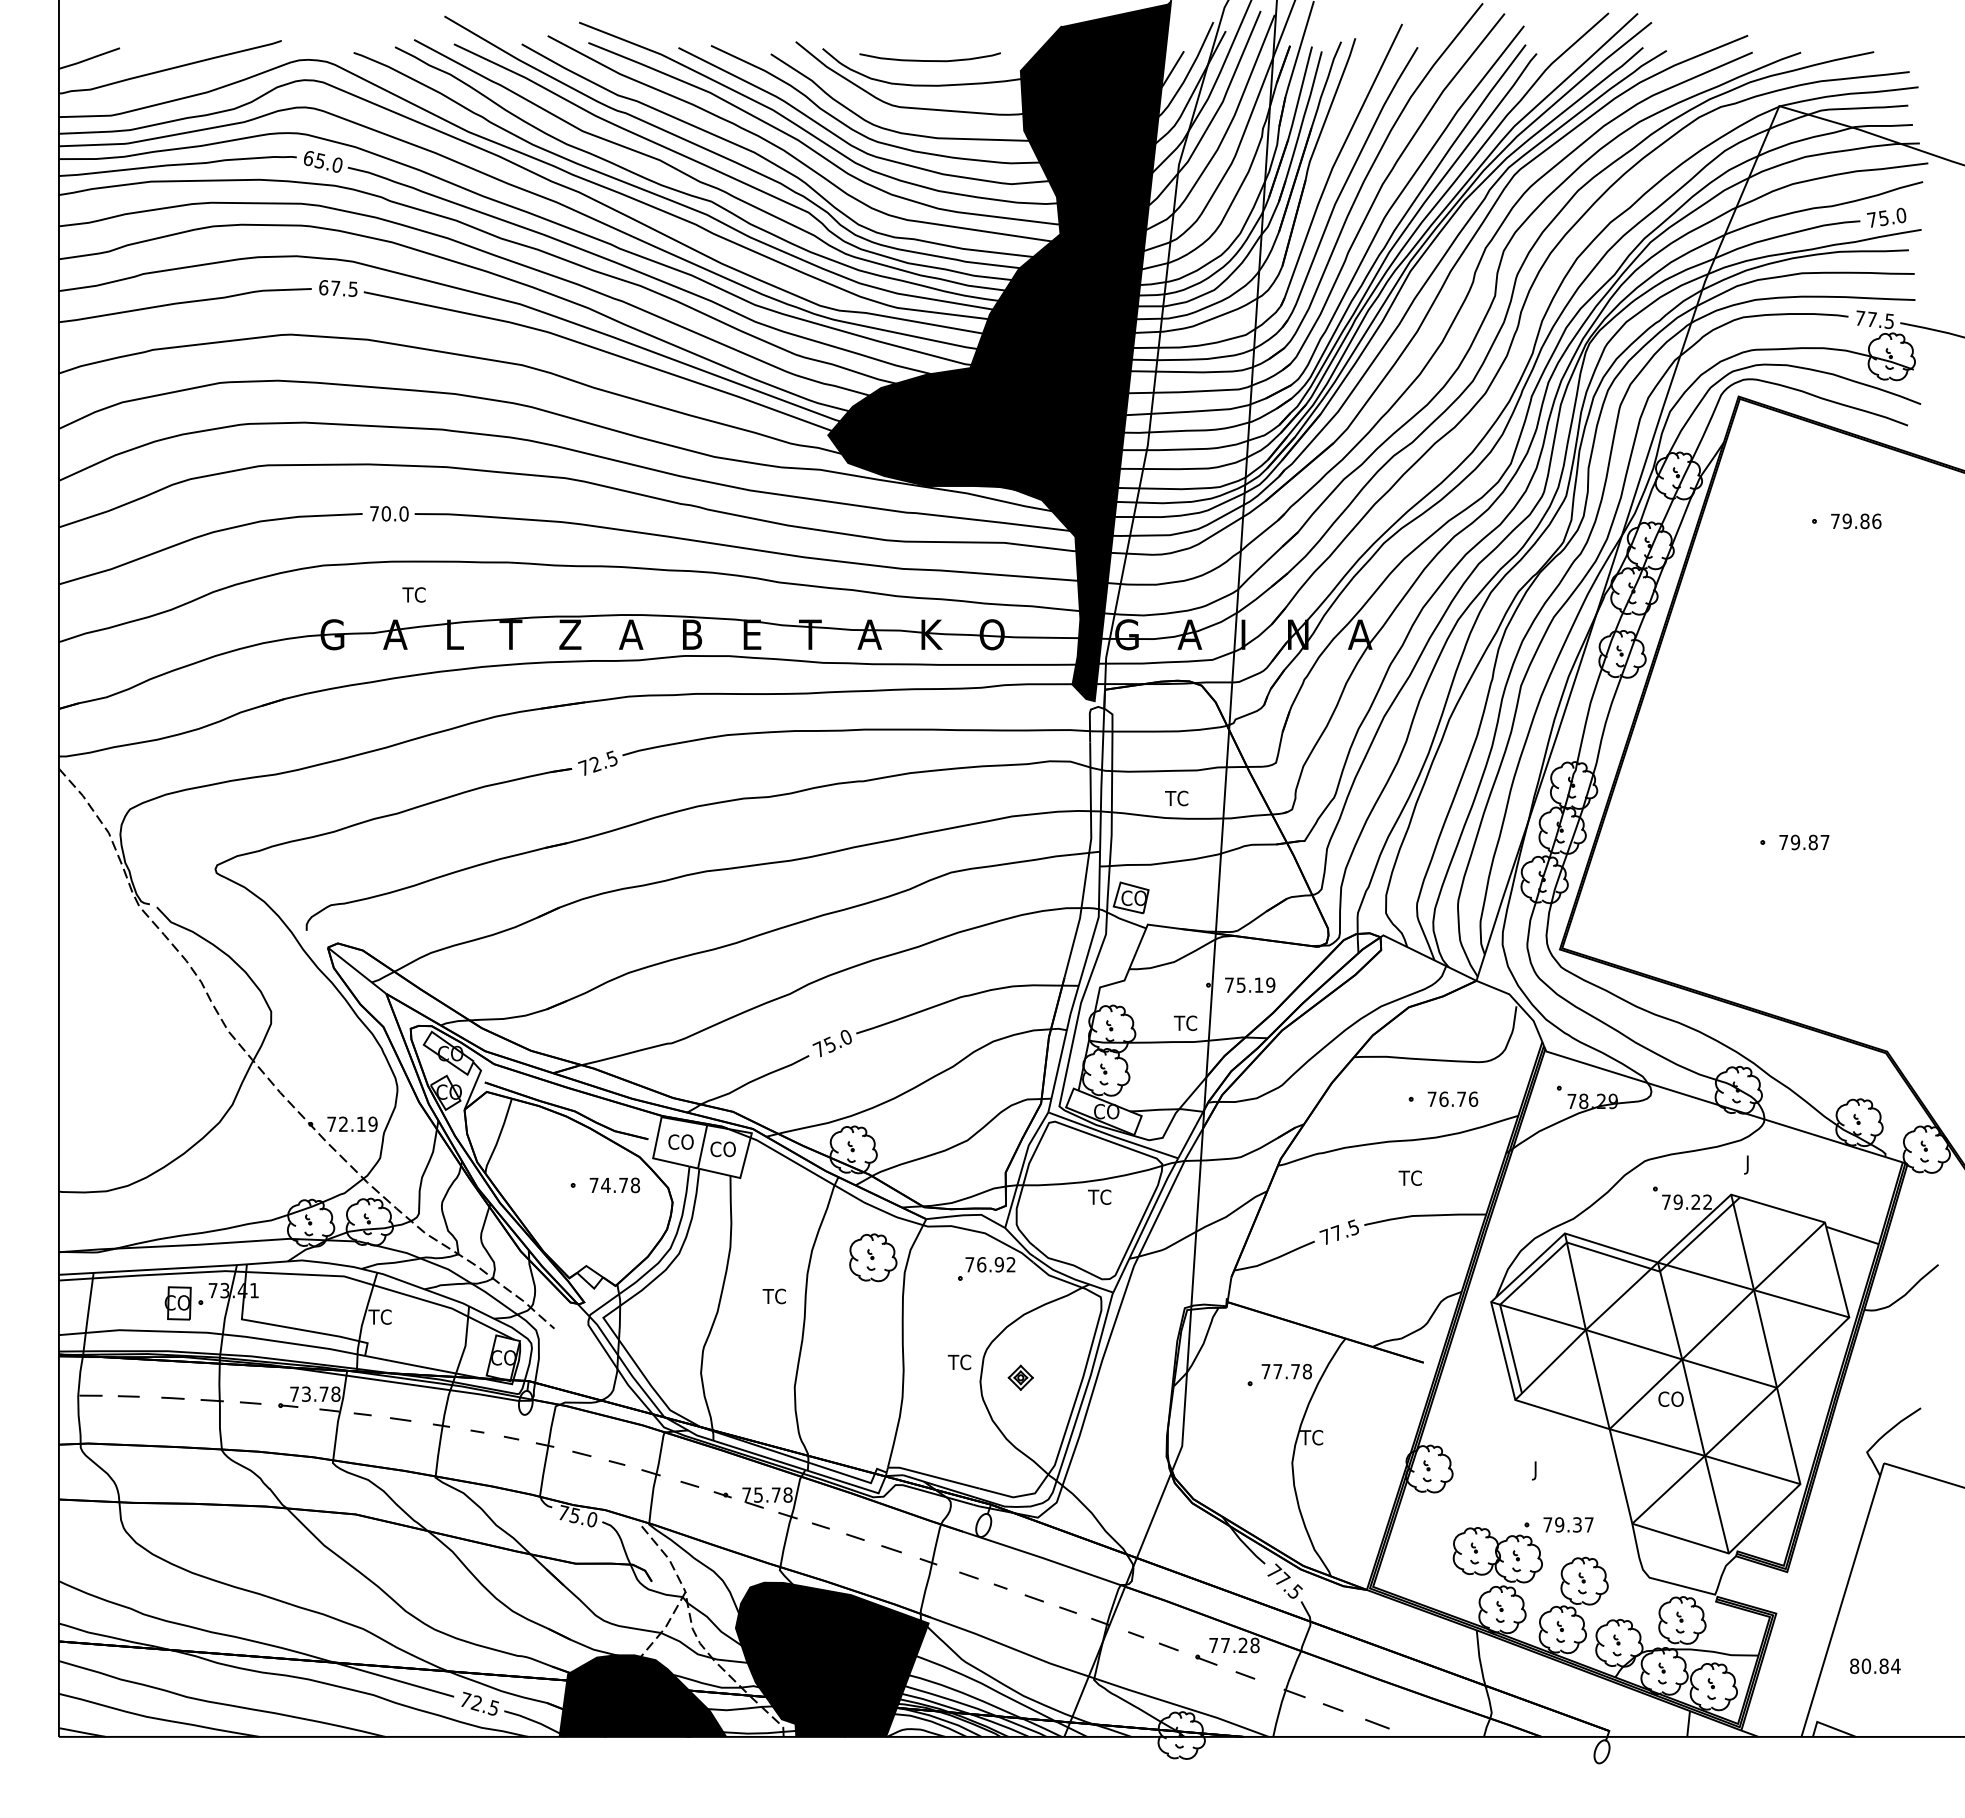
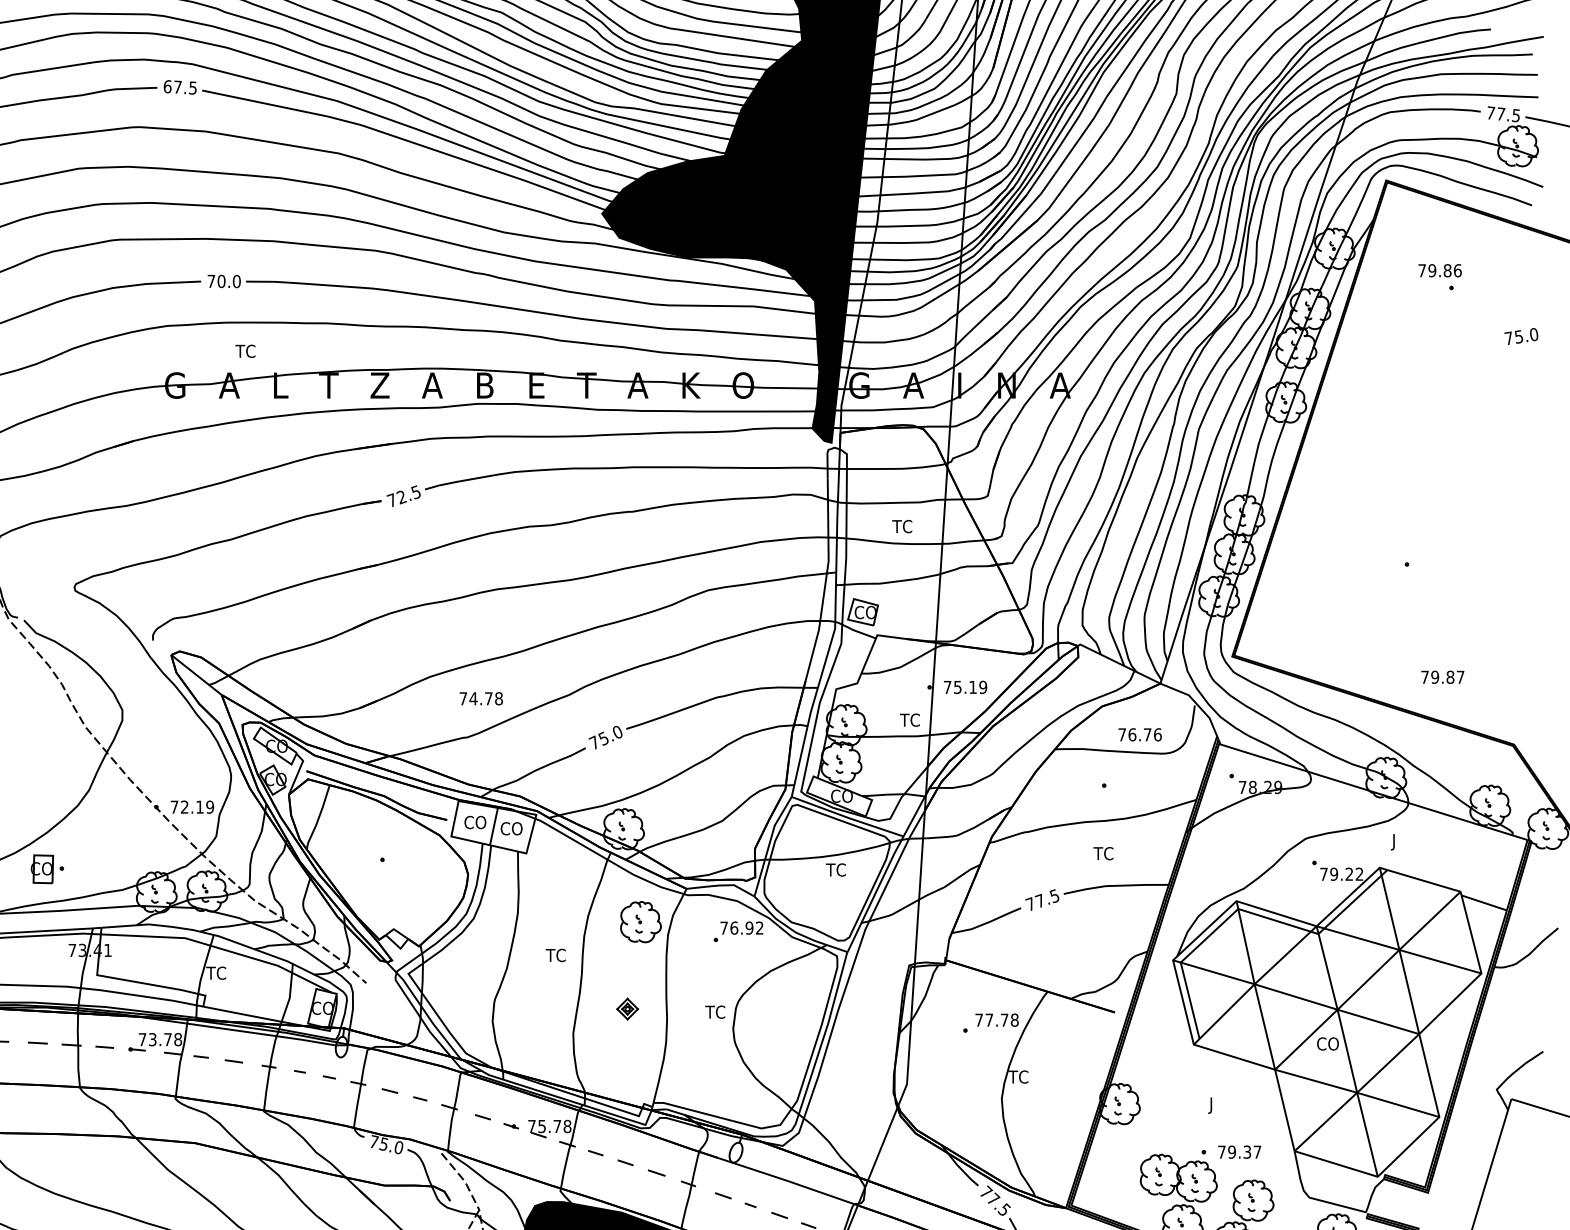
text: (1886, 217) -> (1521, 336), moved
text: (1856, 521) -> (1440, 270), moved
text: (1804, 842) -> (1442, 677), moved
text: (1452, 1098) -> (1139, 734), moved
text: (614, 1185) -> (480, 698), moved
part: (183, 1303) -> (46, 869), moved
part: (1020, 1377) -> (627, 1008), moved

